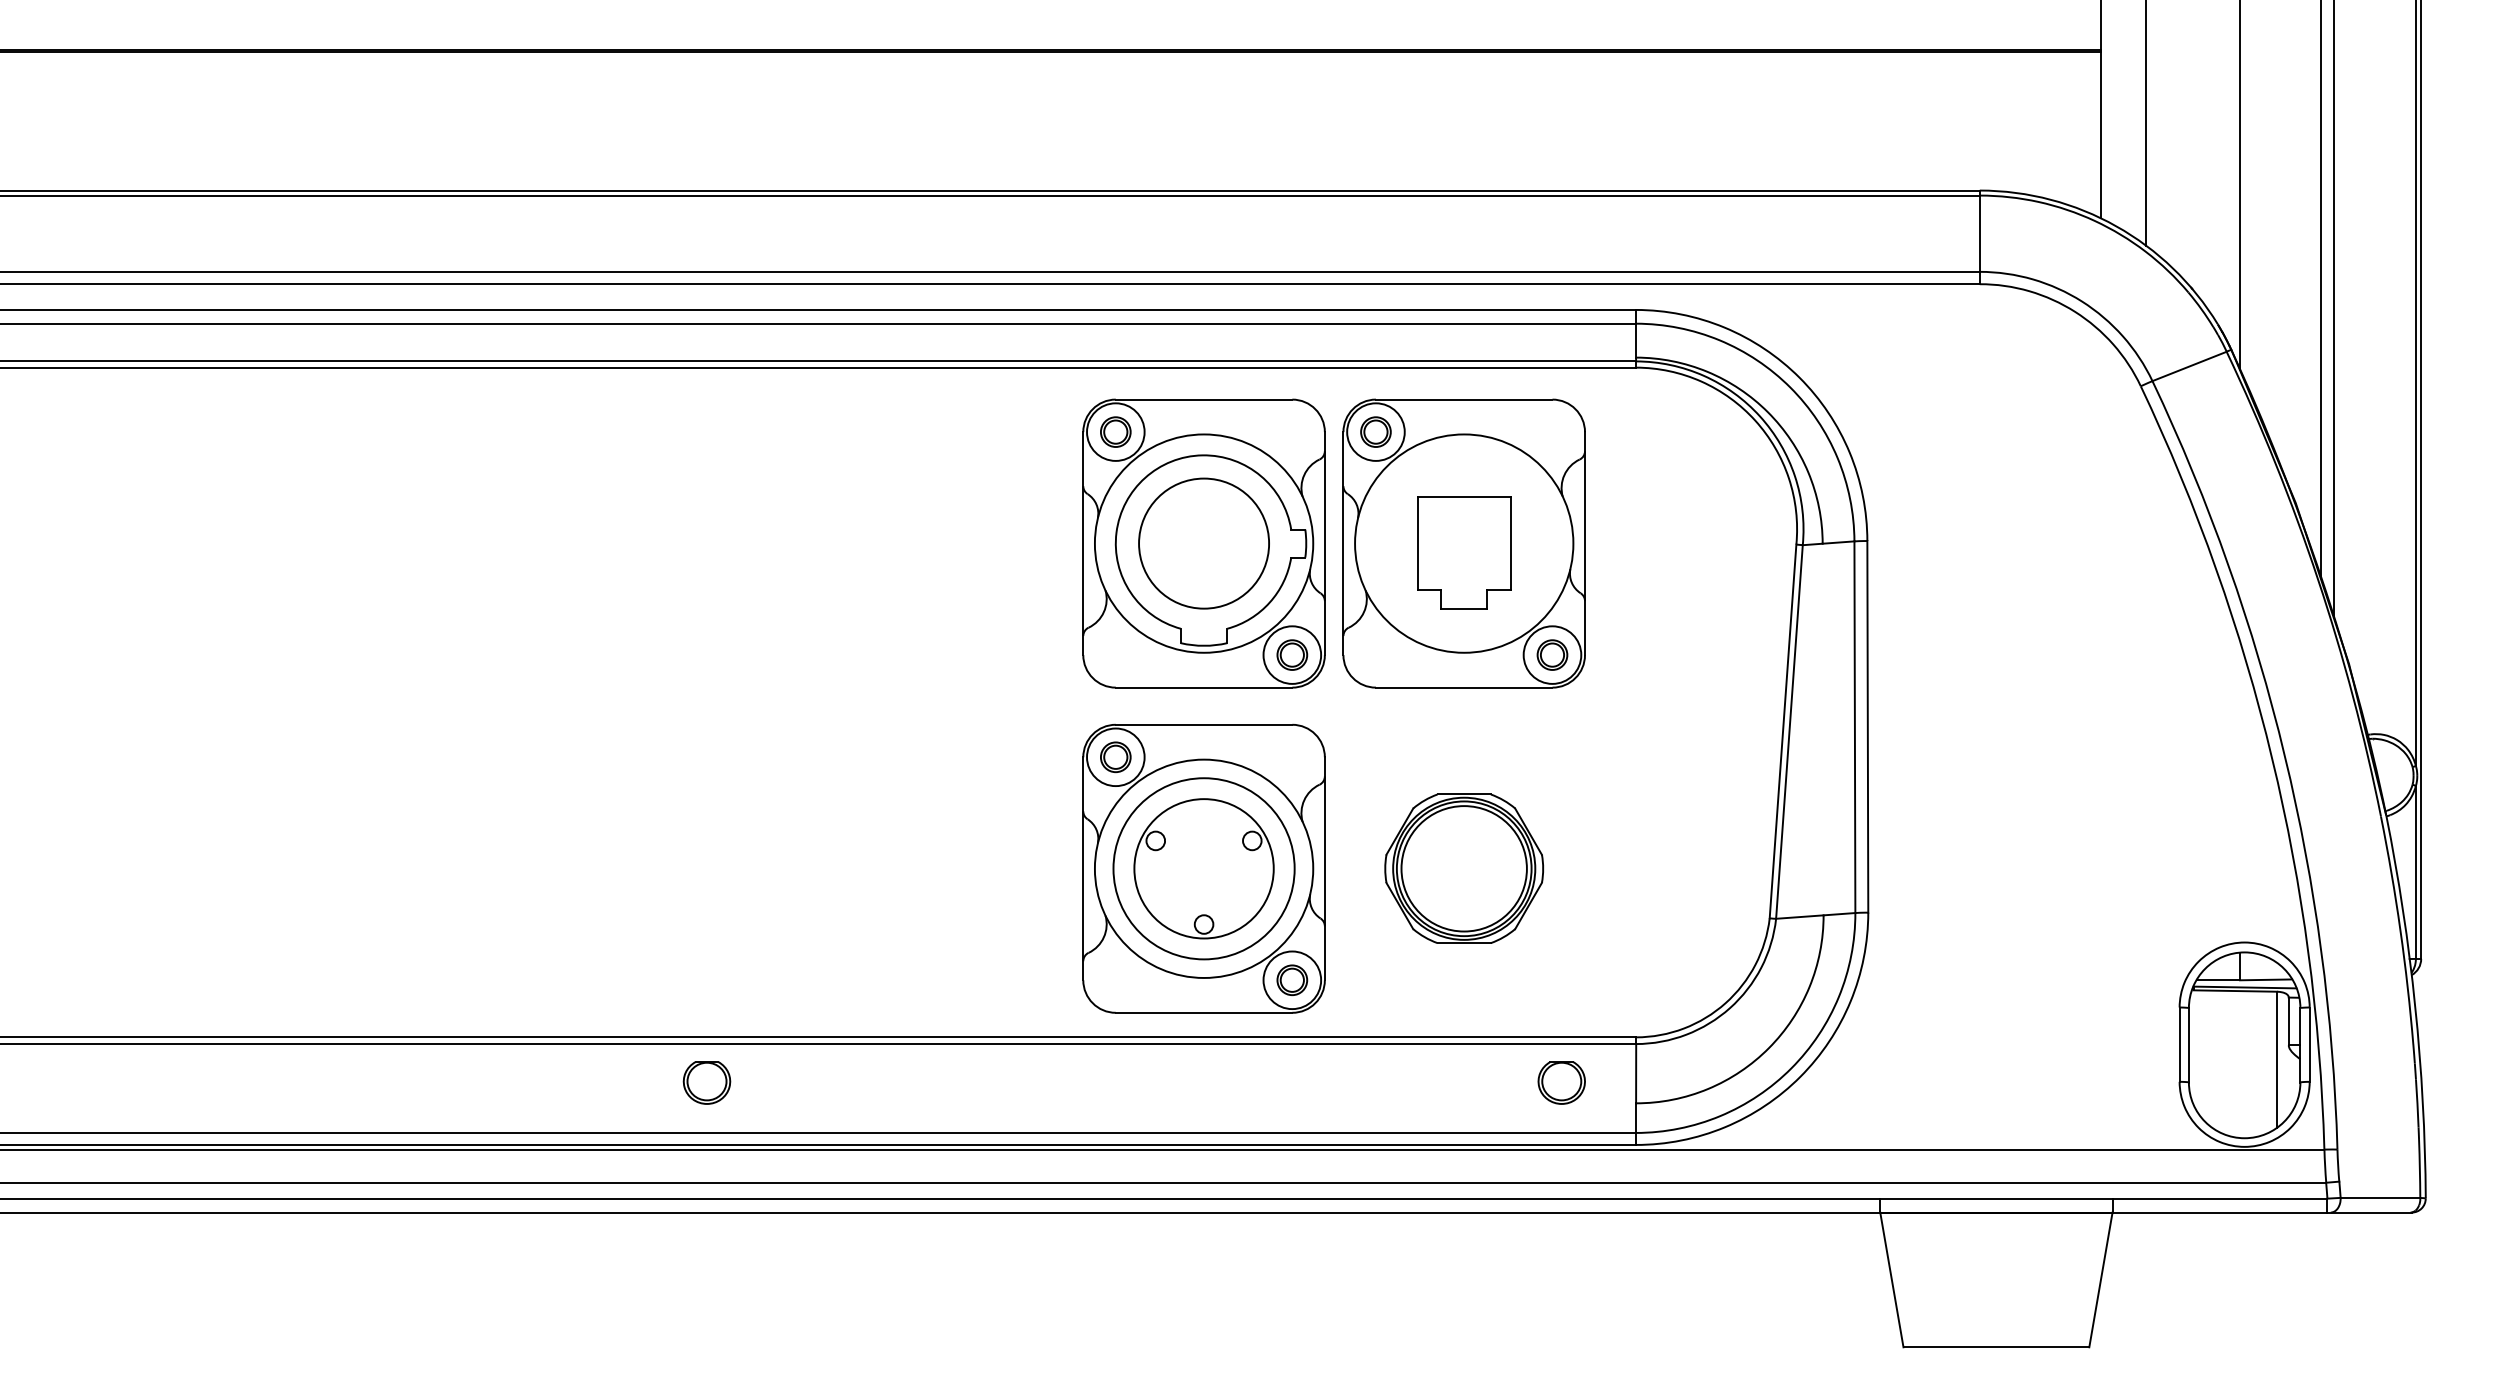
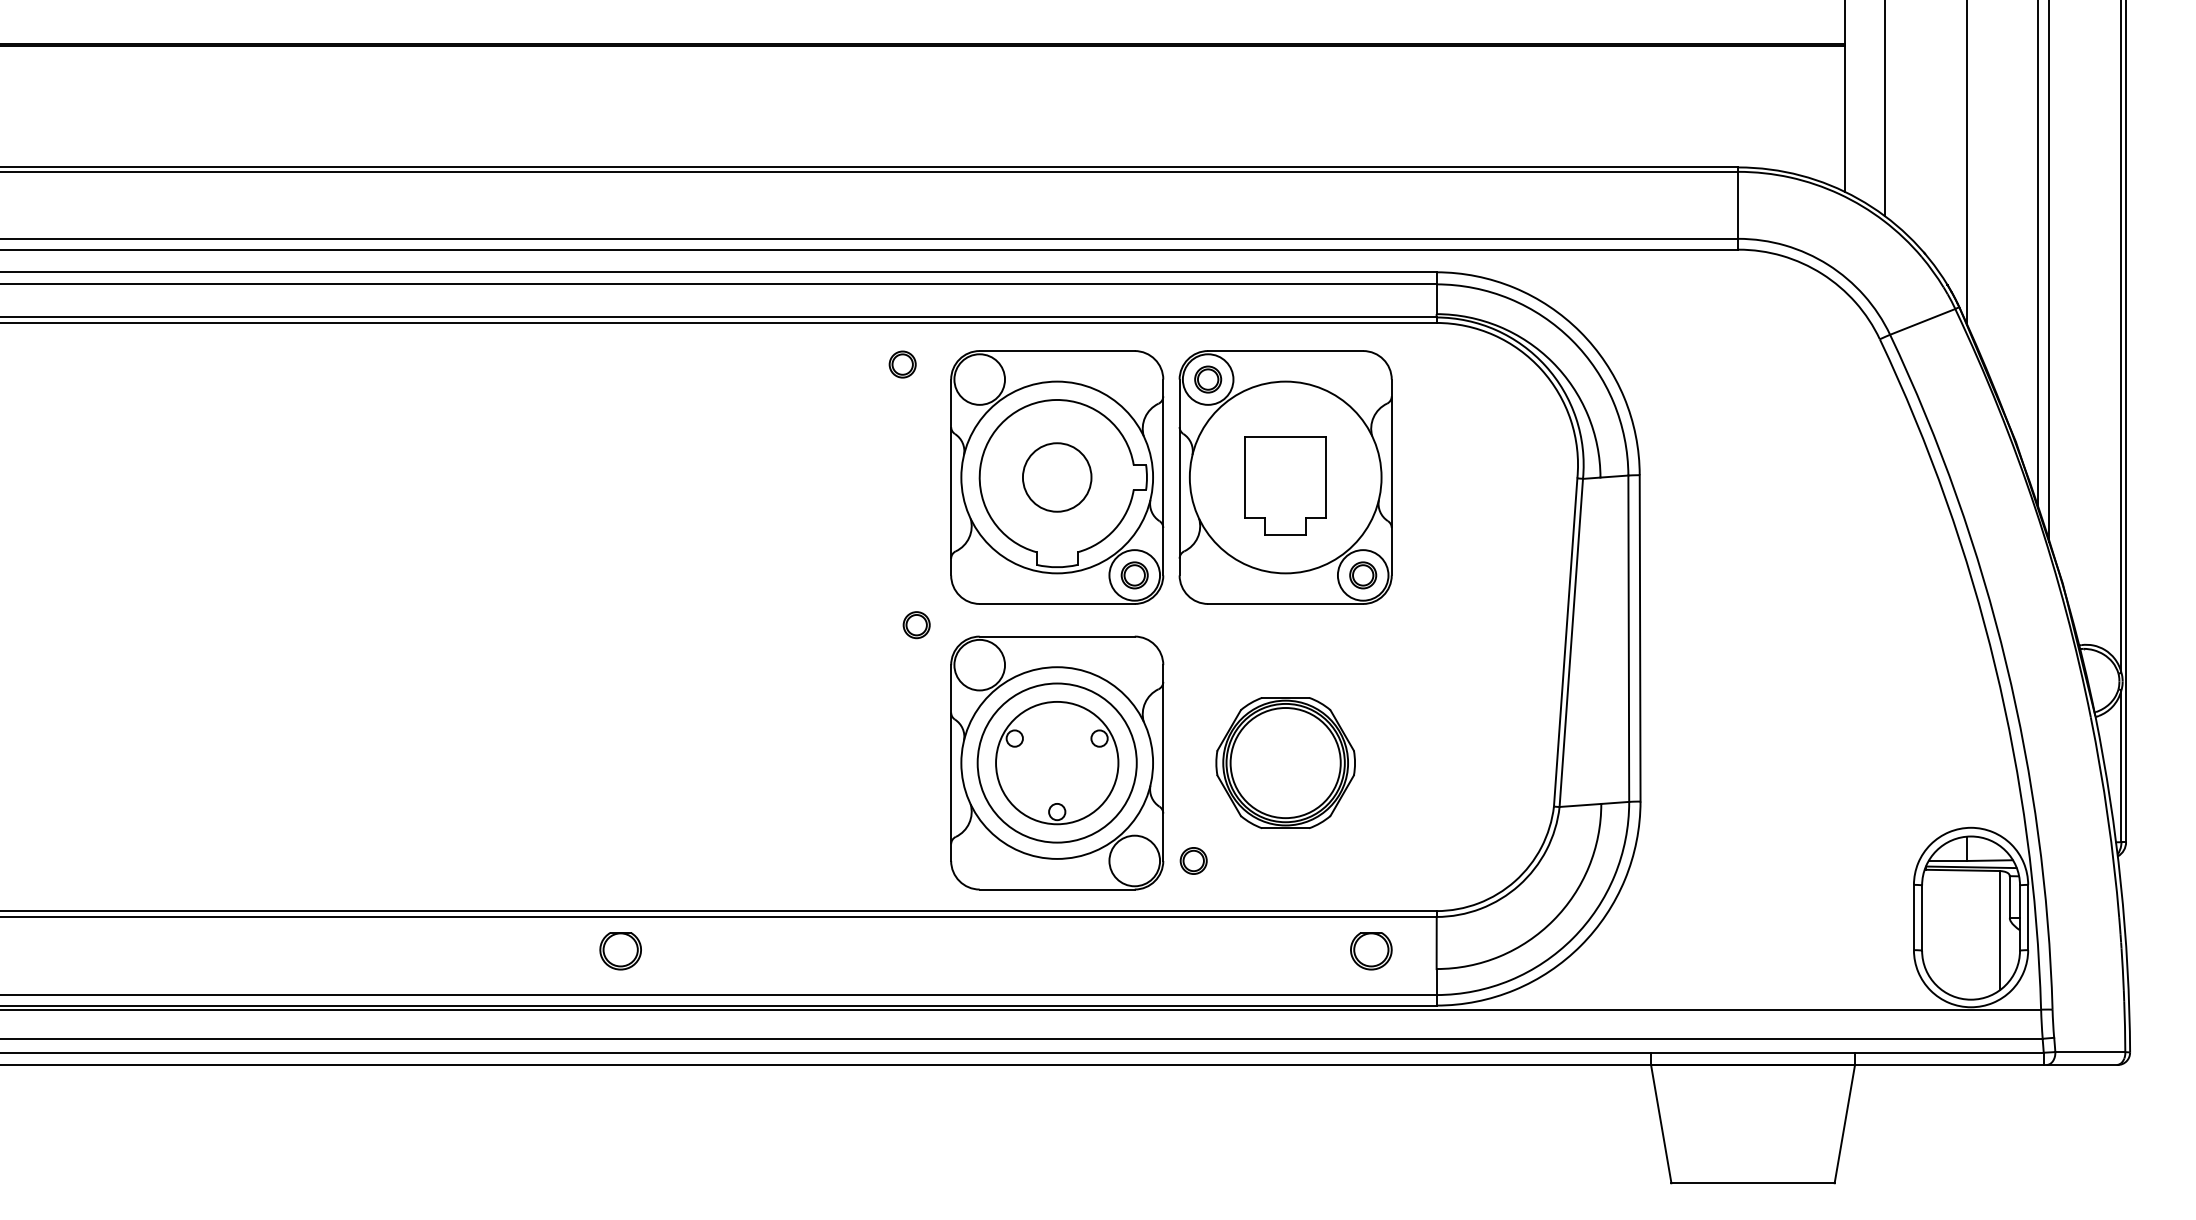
part: (1115, 432) -> (902, 364), moved
circle: (1204, 543) -> (1057, 477), size x0.6
part: (1115, 757) -> (916, 625), moved
part: (1292, 979) -> (1193, 860), moved

